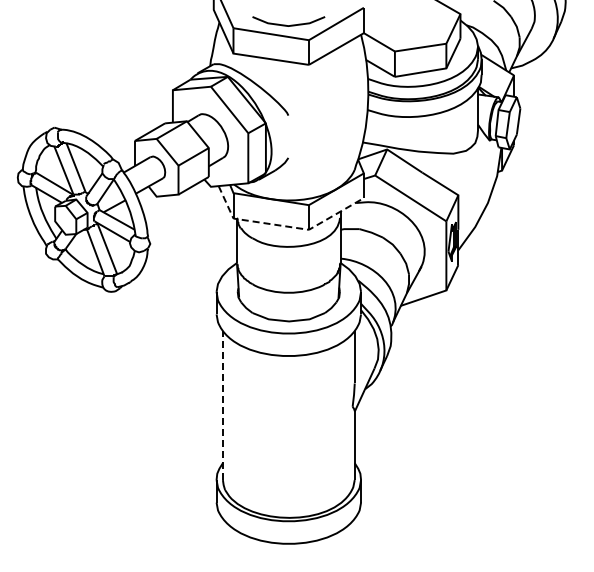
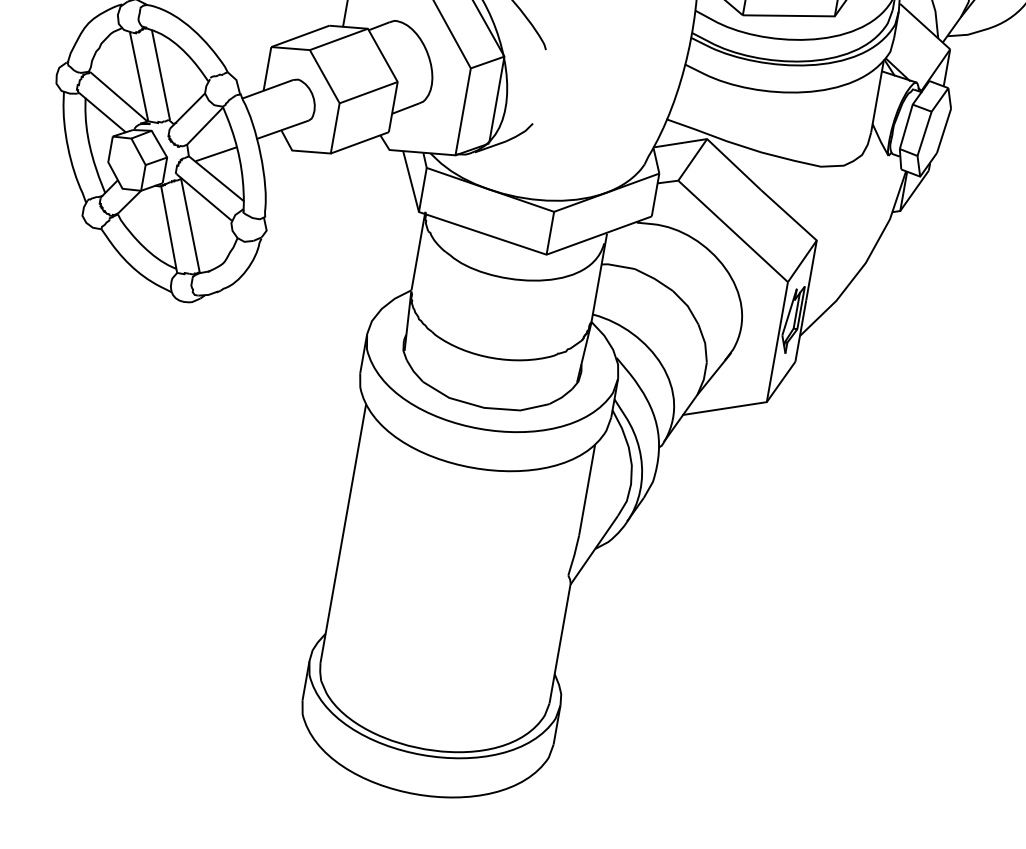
line: (285, 226) -> (506, 241), dashed -> solid
line: (222, 405) -> (342, 533), dashed -> solid

